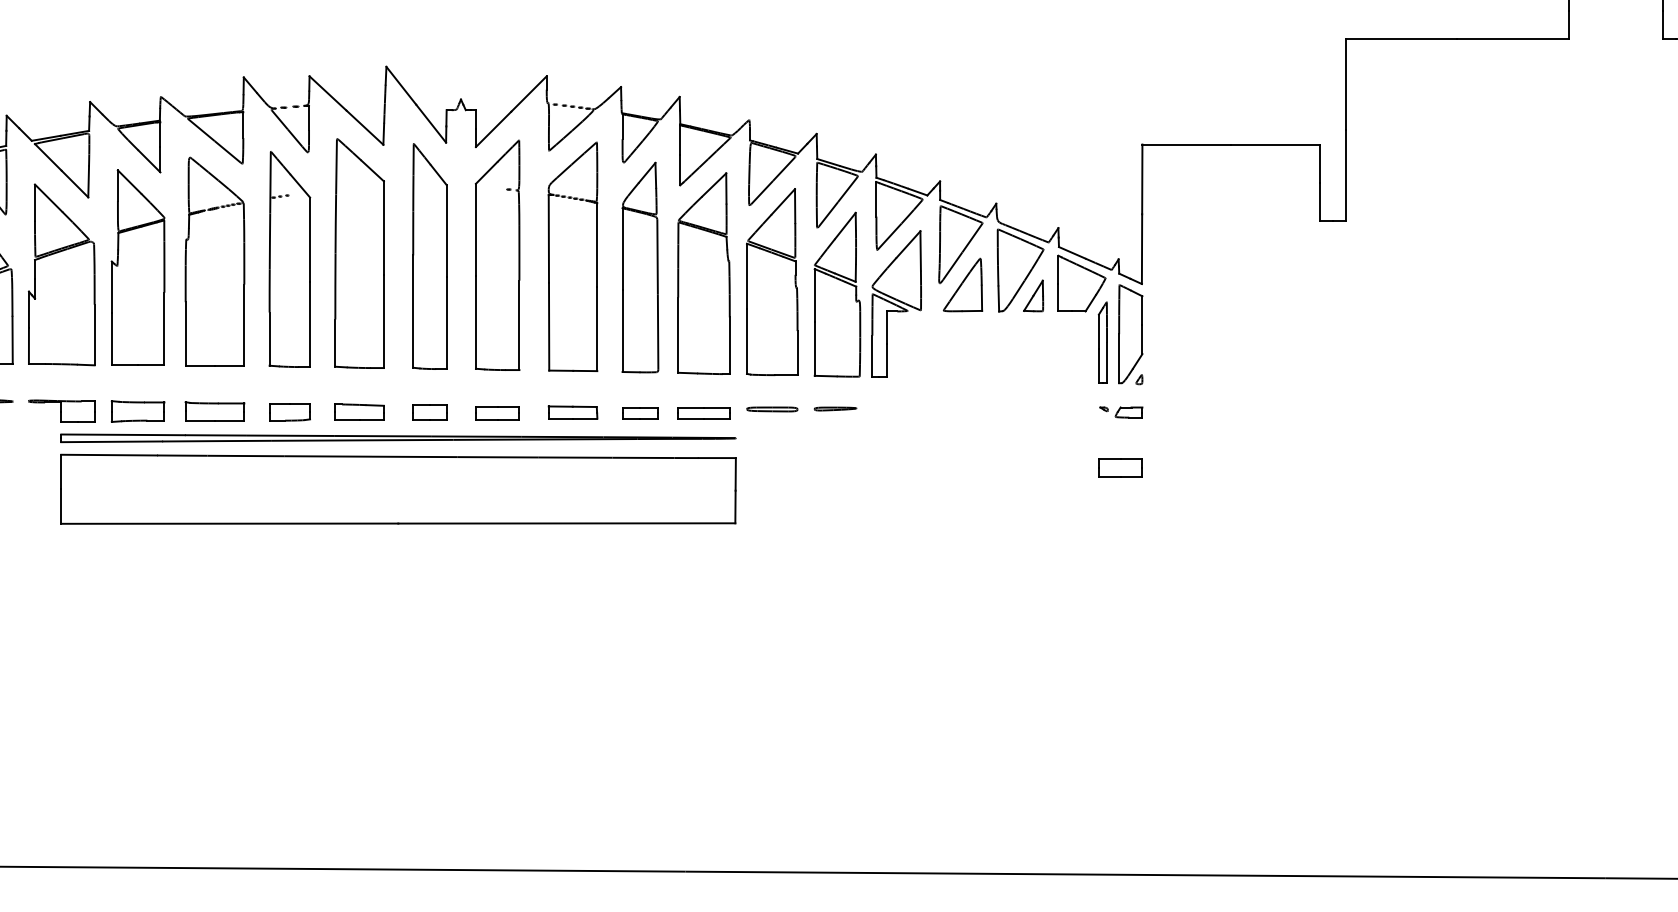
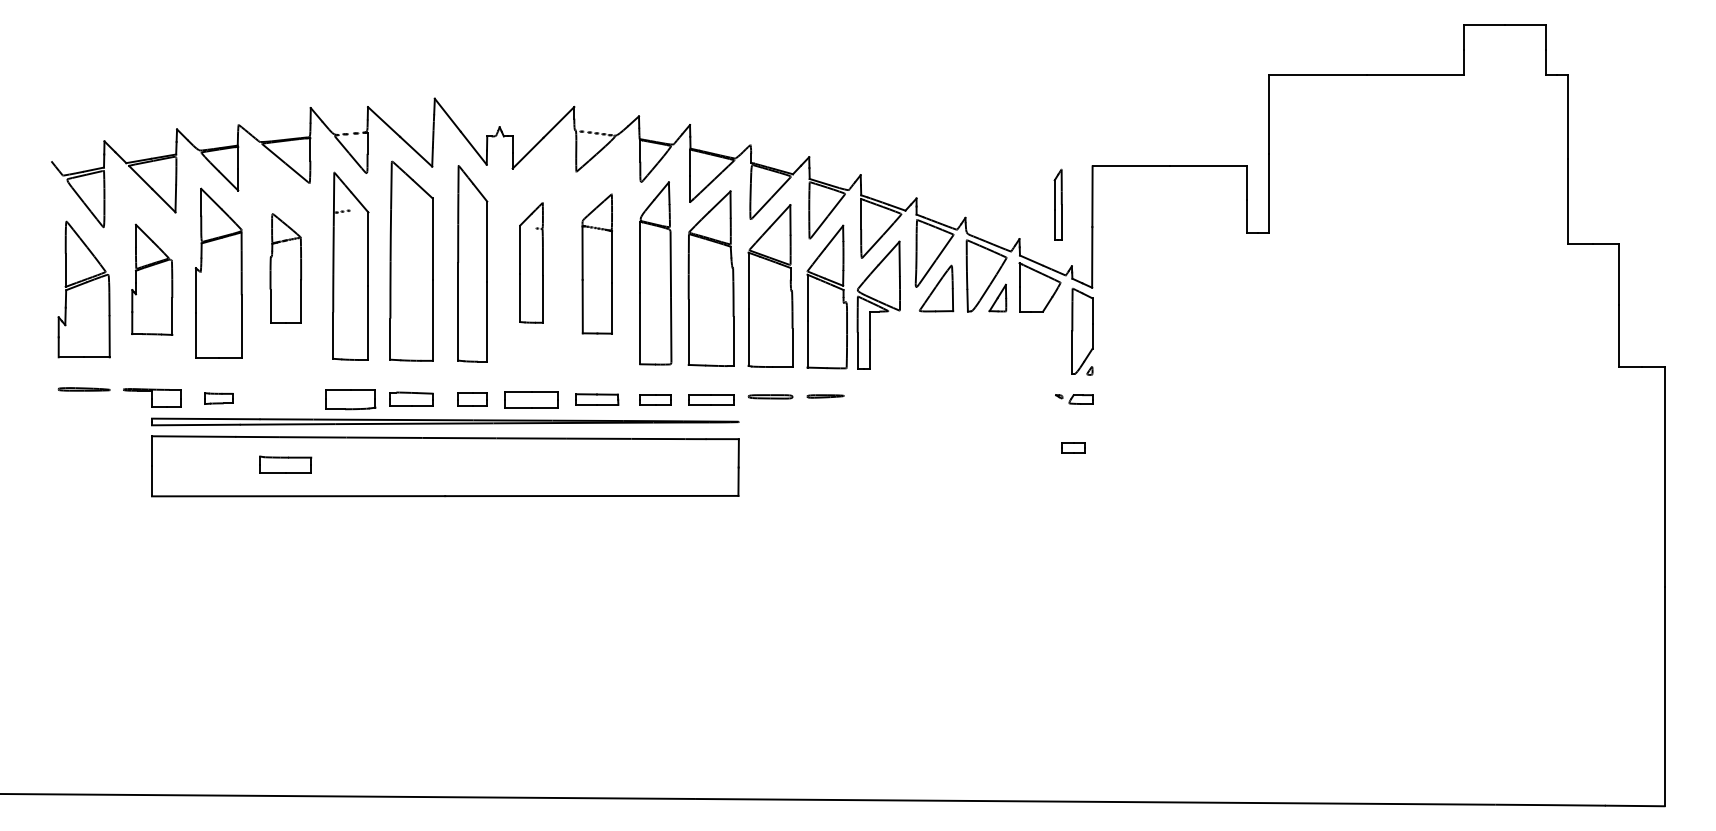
part: (497, 255) -> (531, 262), size x0.6
part: (573, 256) -> (597, 263), size x0.7
part: (214, 261) -> (285, 268), size x0.6
part: (60, 274) -> (151, 279), size x0.7
part: (1102, 342) -> (1057, 204), moved
part: (137, 411) -> (218, 398), size x0.6
part: (214, 411) -> (285, 464), moved
part: (289, 412) -> (350, 399), size x1.4
part: (497, 412) -> (531, 399), size x1.4
part: (1120, 467) -> (1073, 447), size x0.6

